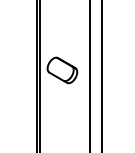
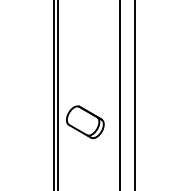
part: (62, 69) -> (85, 121), moved

